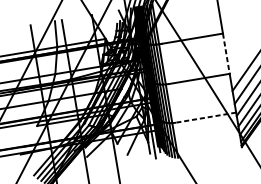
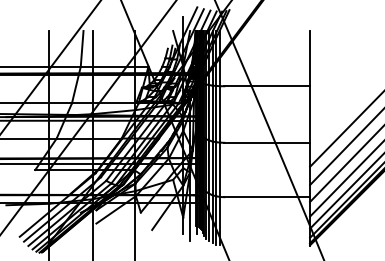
line: (226, 54) -> (310, 115), dashed -> solid
line: (205, 117) -> (267, 197), dashed -> solid

